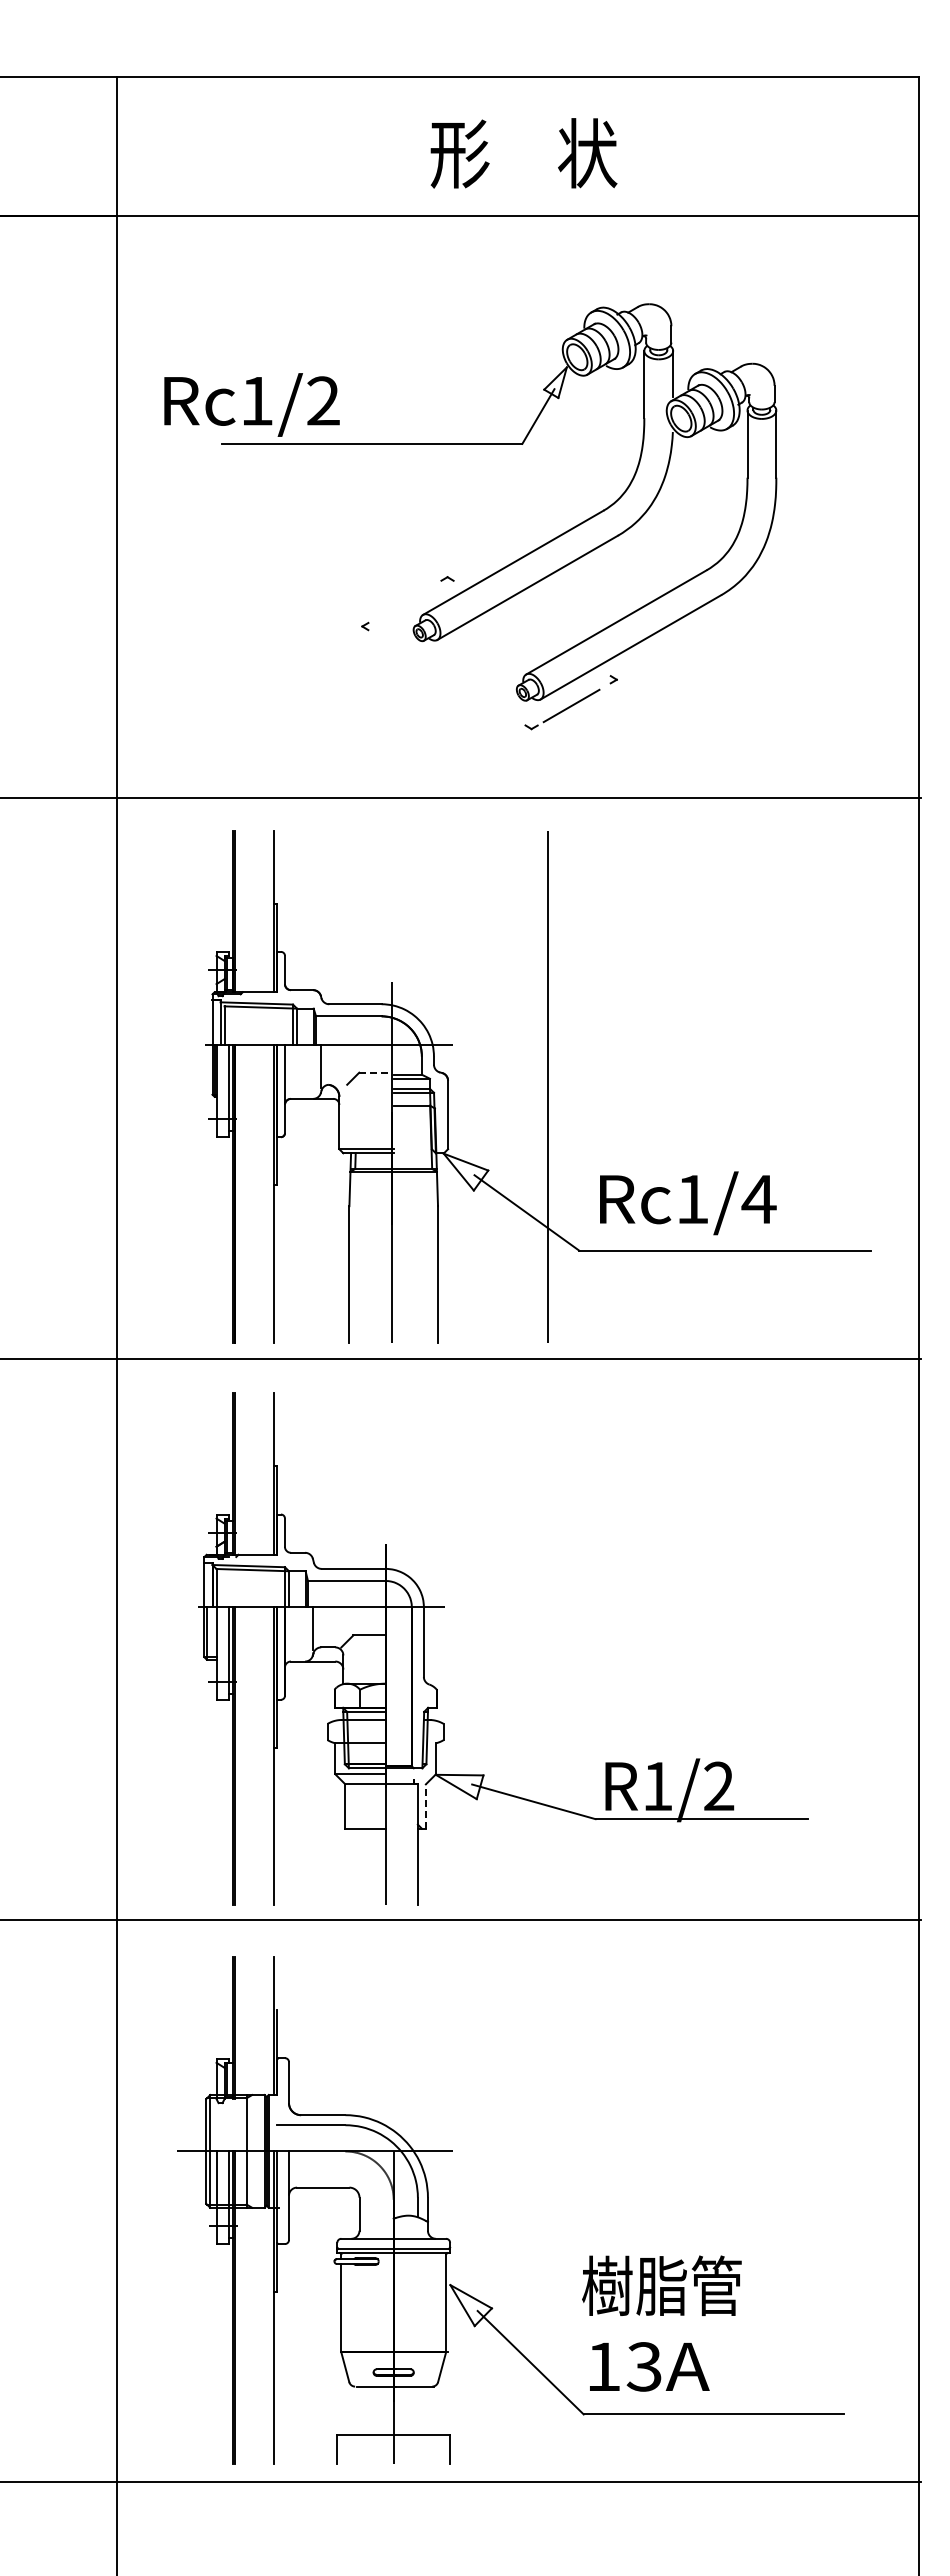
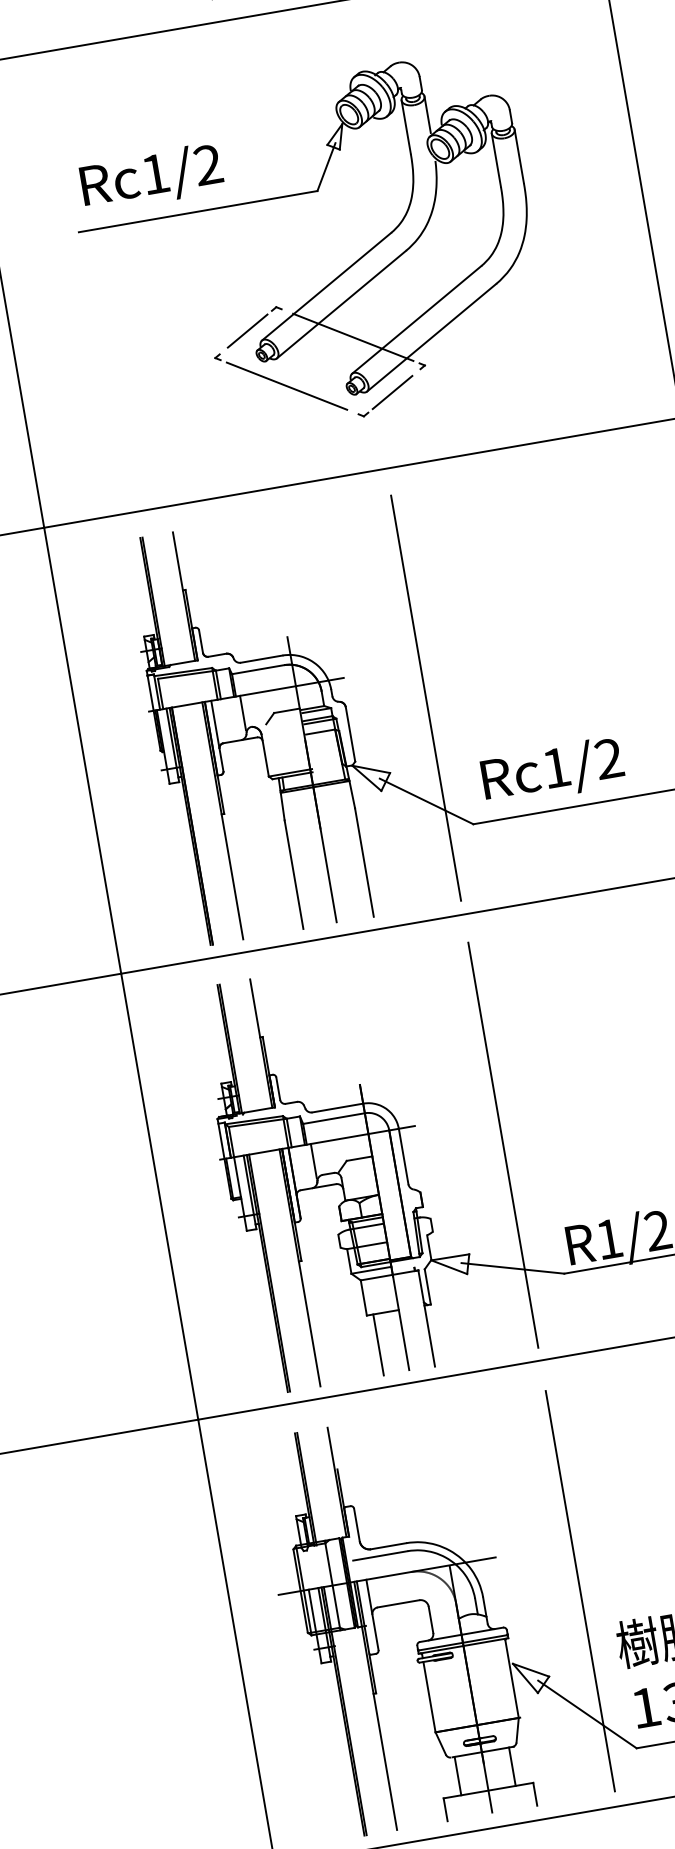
text: (251, 404) -> (151, 177), moved
line: (407, 599) -> (247, 330), added
line: (534, 630) -> (352, 337), added
line: (443, 675) -> (286, 385), added
line: (375, 1072) -> (287, 710), dashed -> solid
text: (758, 1198) -> (608, 758), Rc1/4 -> Rc1/2
line: (548, 1649) -> (503, 1145), added
line: (425, 1806) -> (427, 1286), dashed -> solid
line: (353, 1866) -> (378, 1344), added
line: (548, 2210) -> (580, 1591), added
line: (359, 2410) -> (457, 1775), added
line: (427, 2410) -> (511, 1766), added

